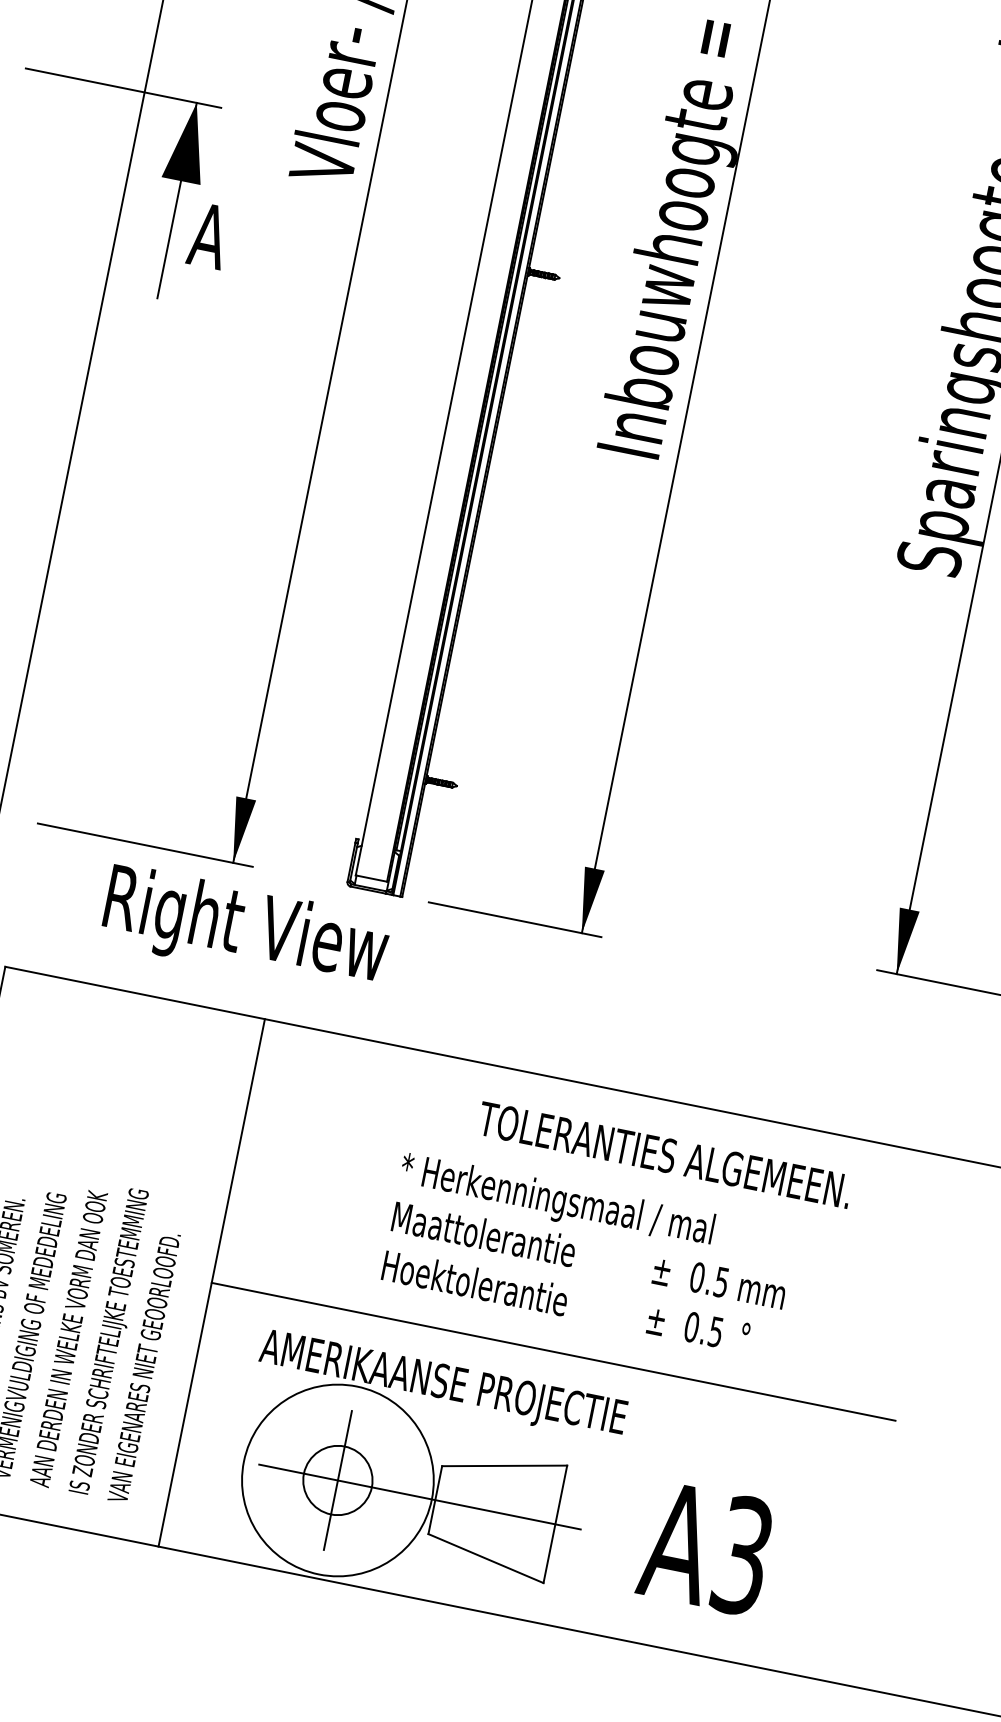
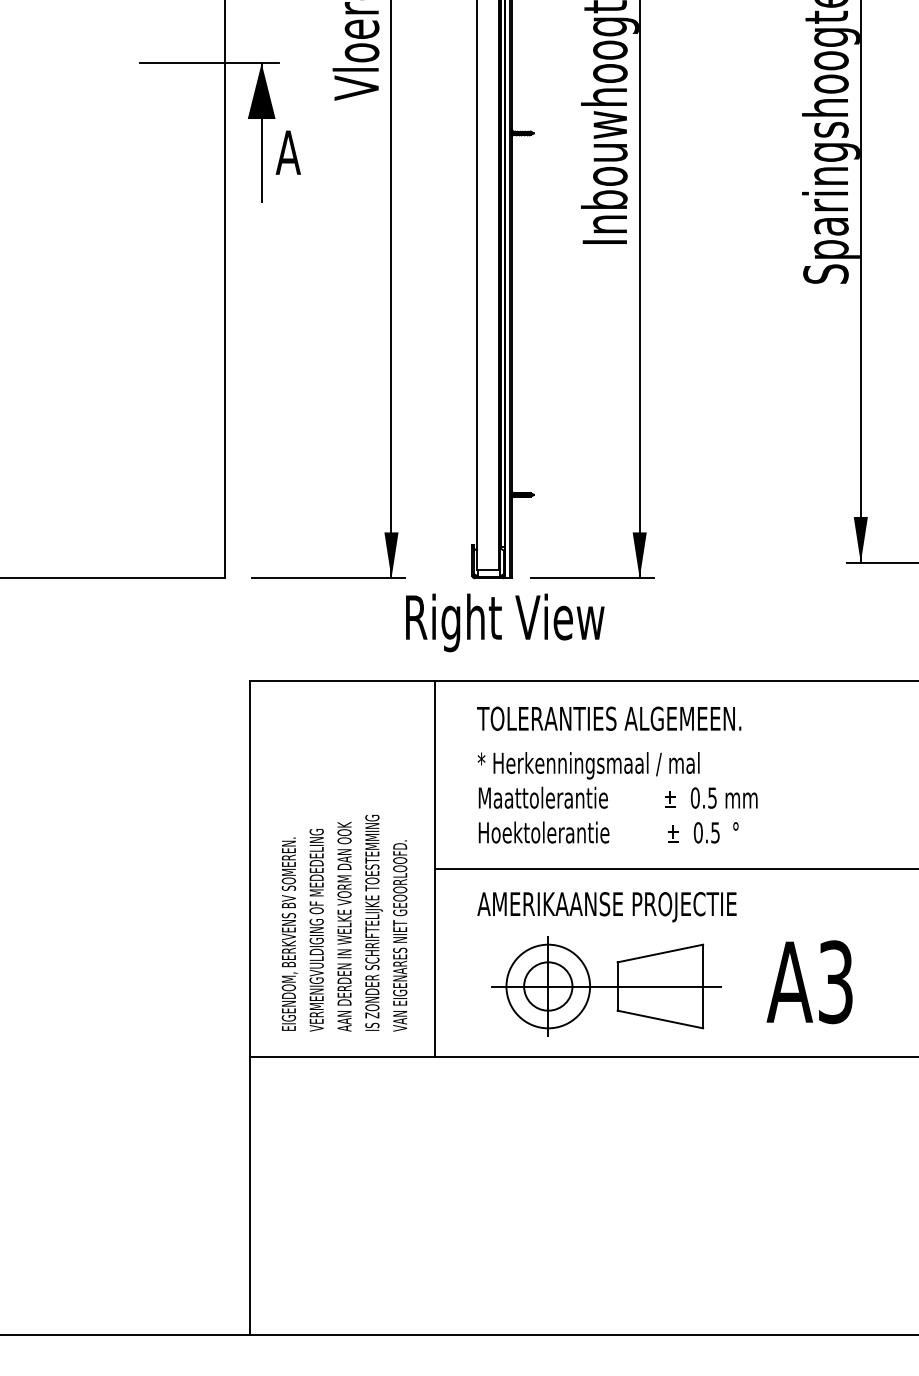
text: (246, 929) -> (505, 622), moved
text: (665, 1154) -> (609, 718), moved
text: (588, 1254) -> (617, 797), moved
circle: (338, 1480) -> (548, 986), size x0.62

